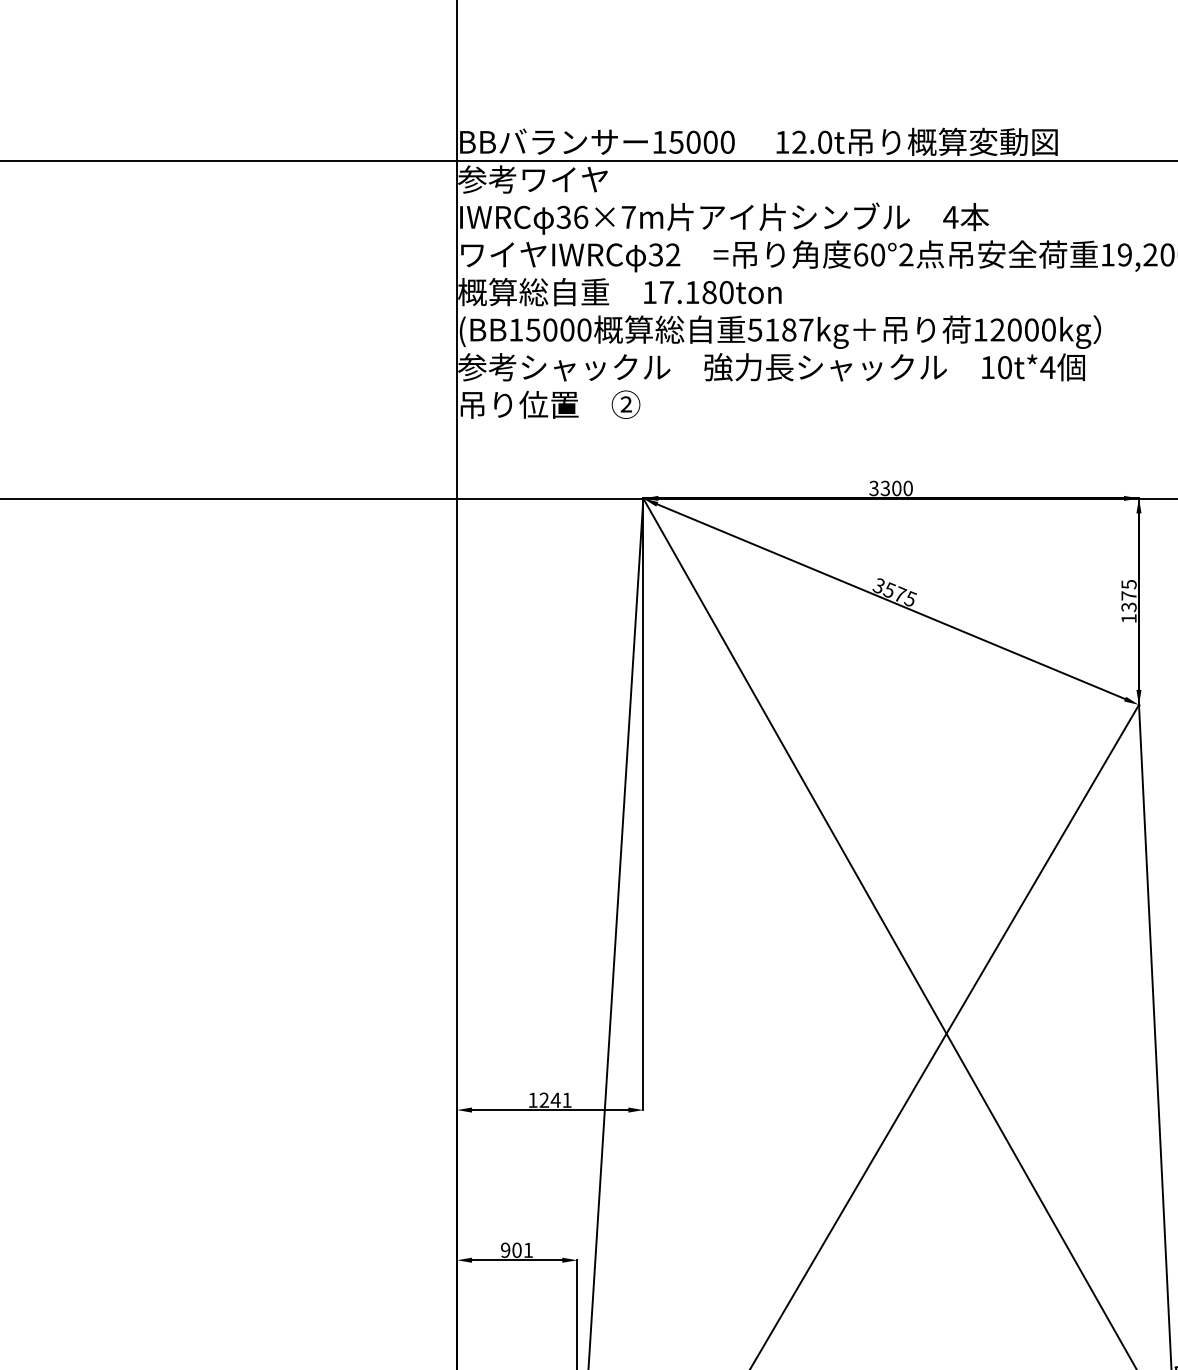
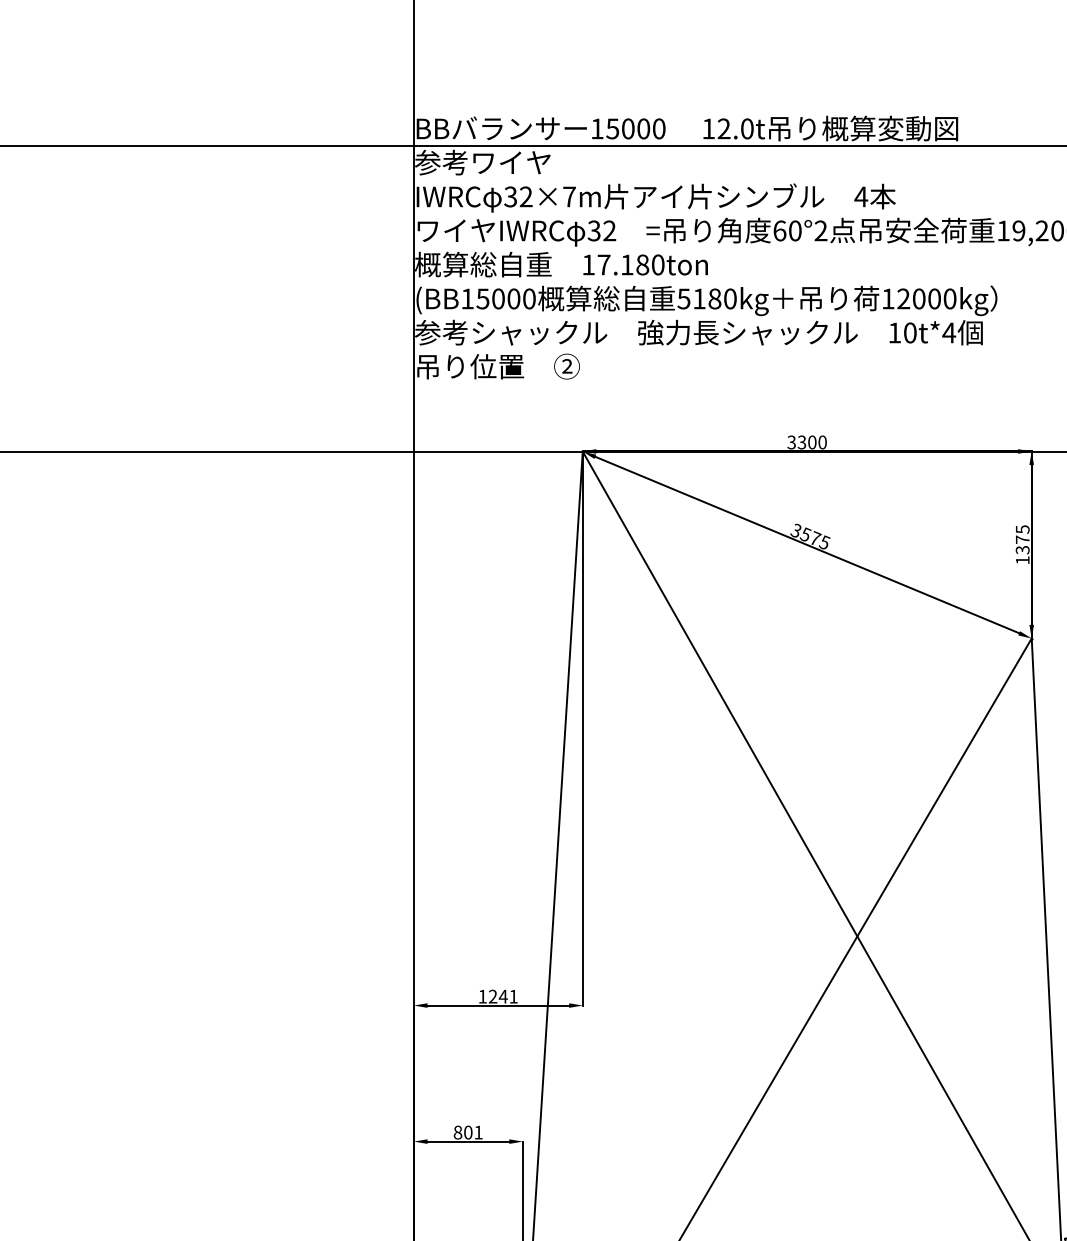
text: (580, 216) -> (525, 196), 36×7m -> 32×7m
text: (806, 329) -> (730, 298), 5187kg -> 5180kg
text: (505, 1250) -> (457, 1132), 901 -> 801

